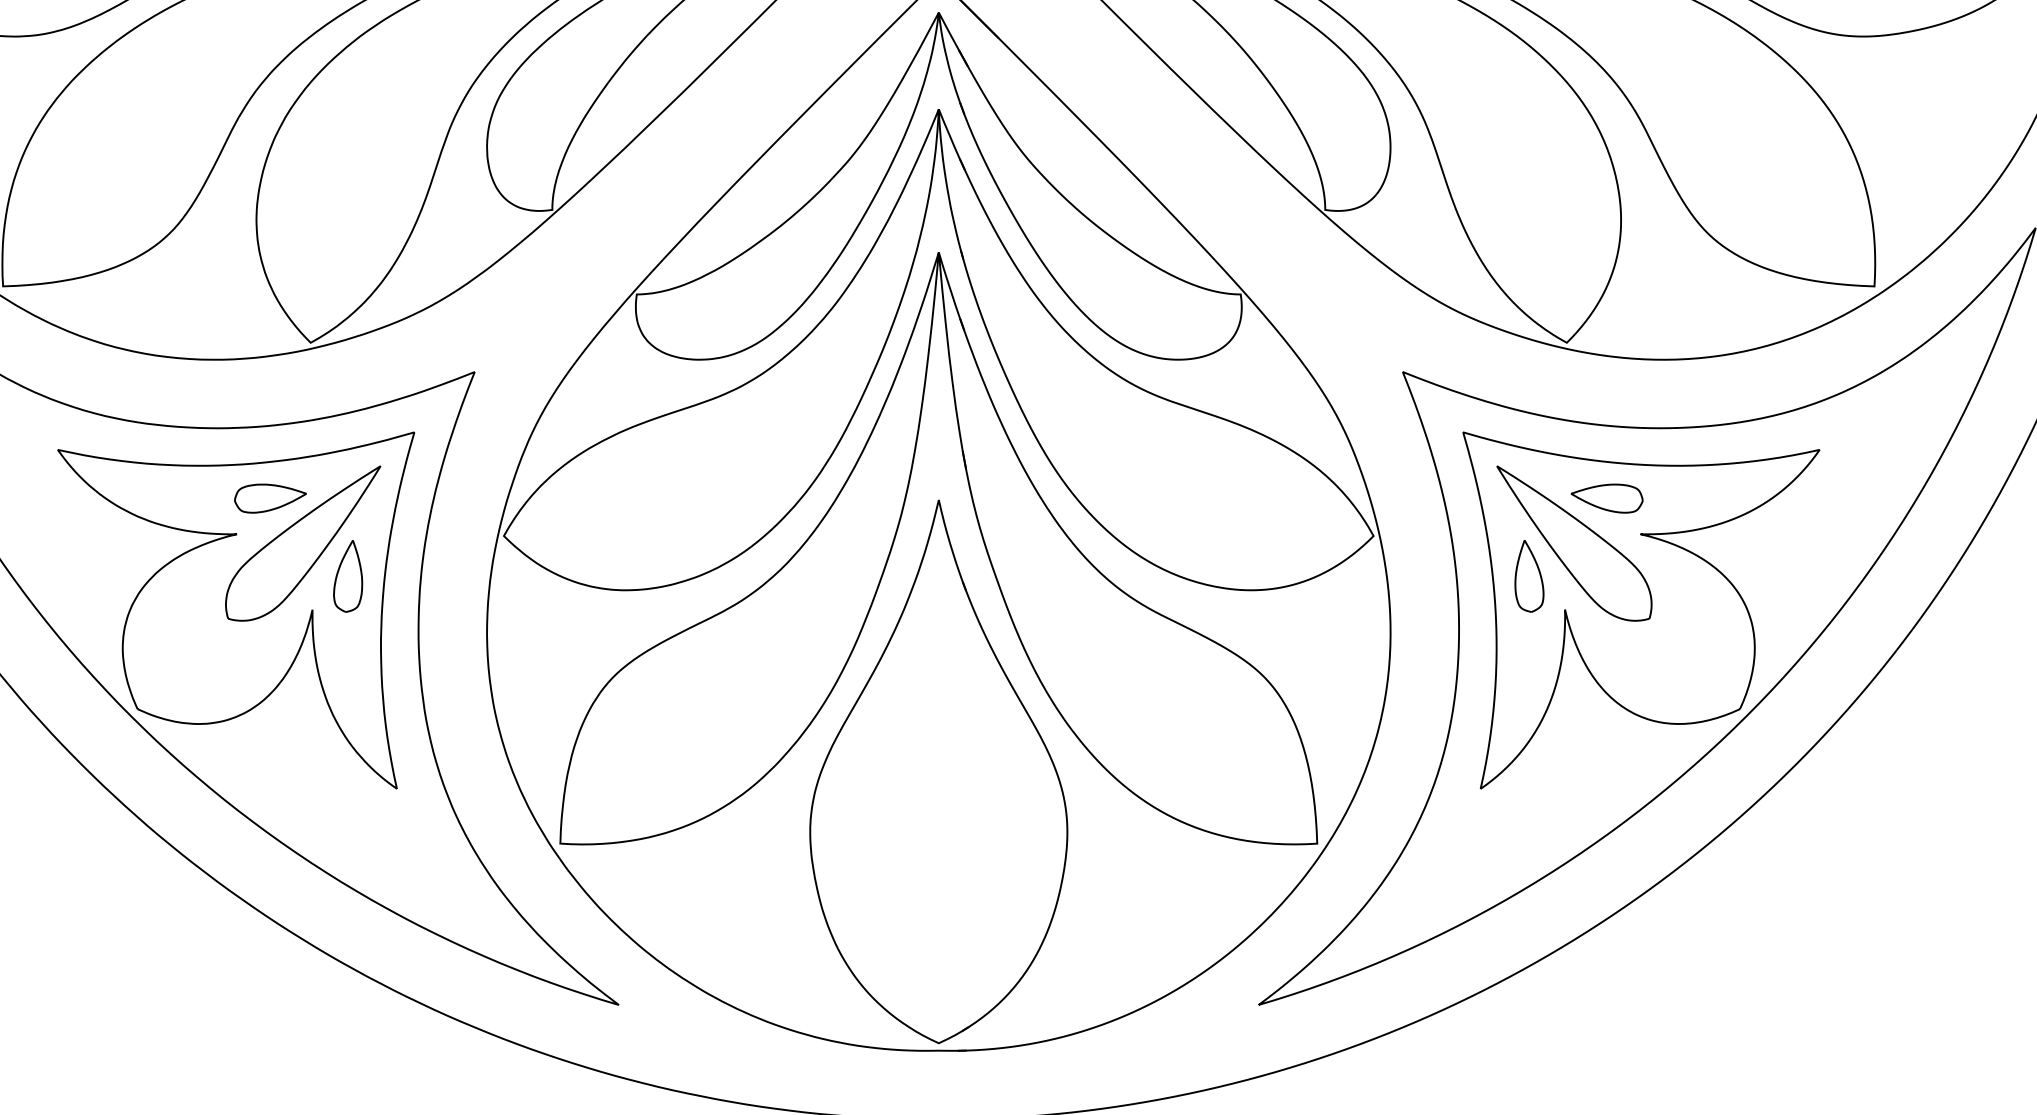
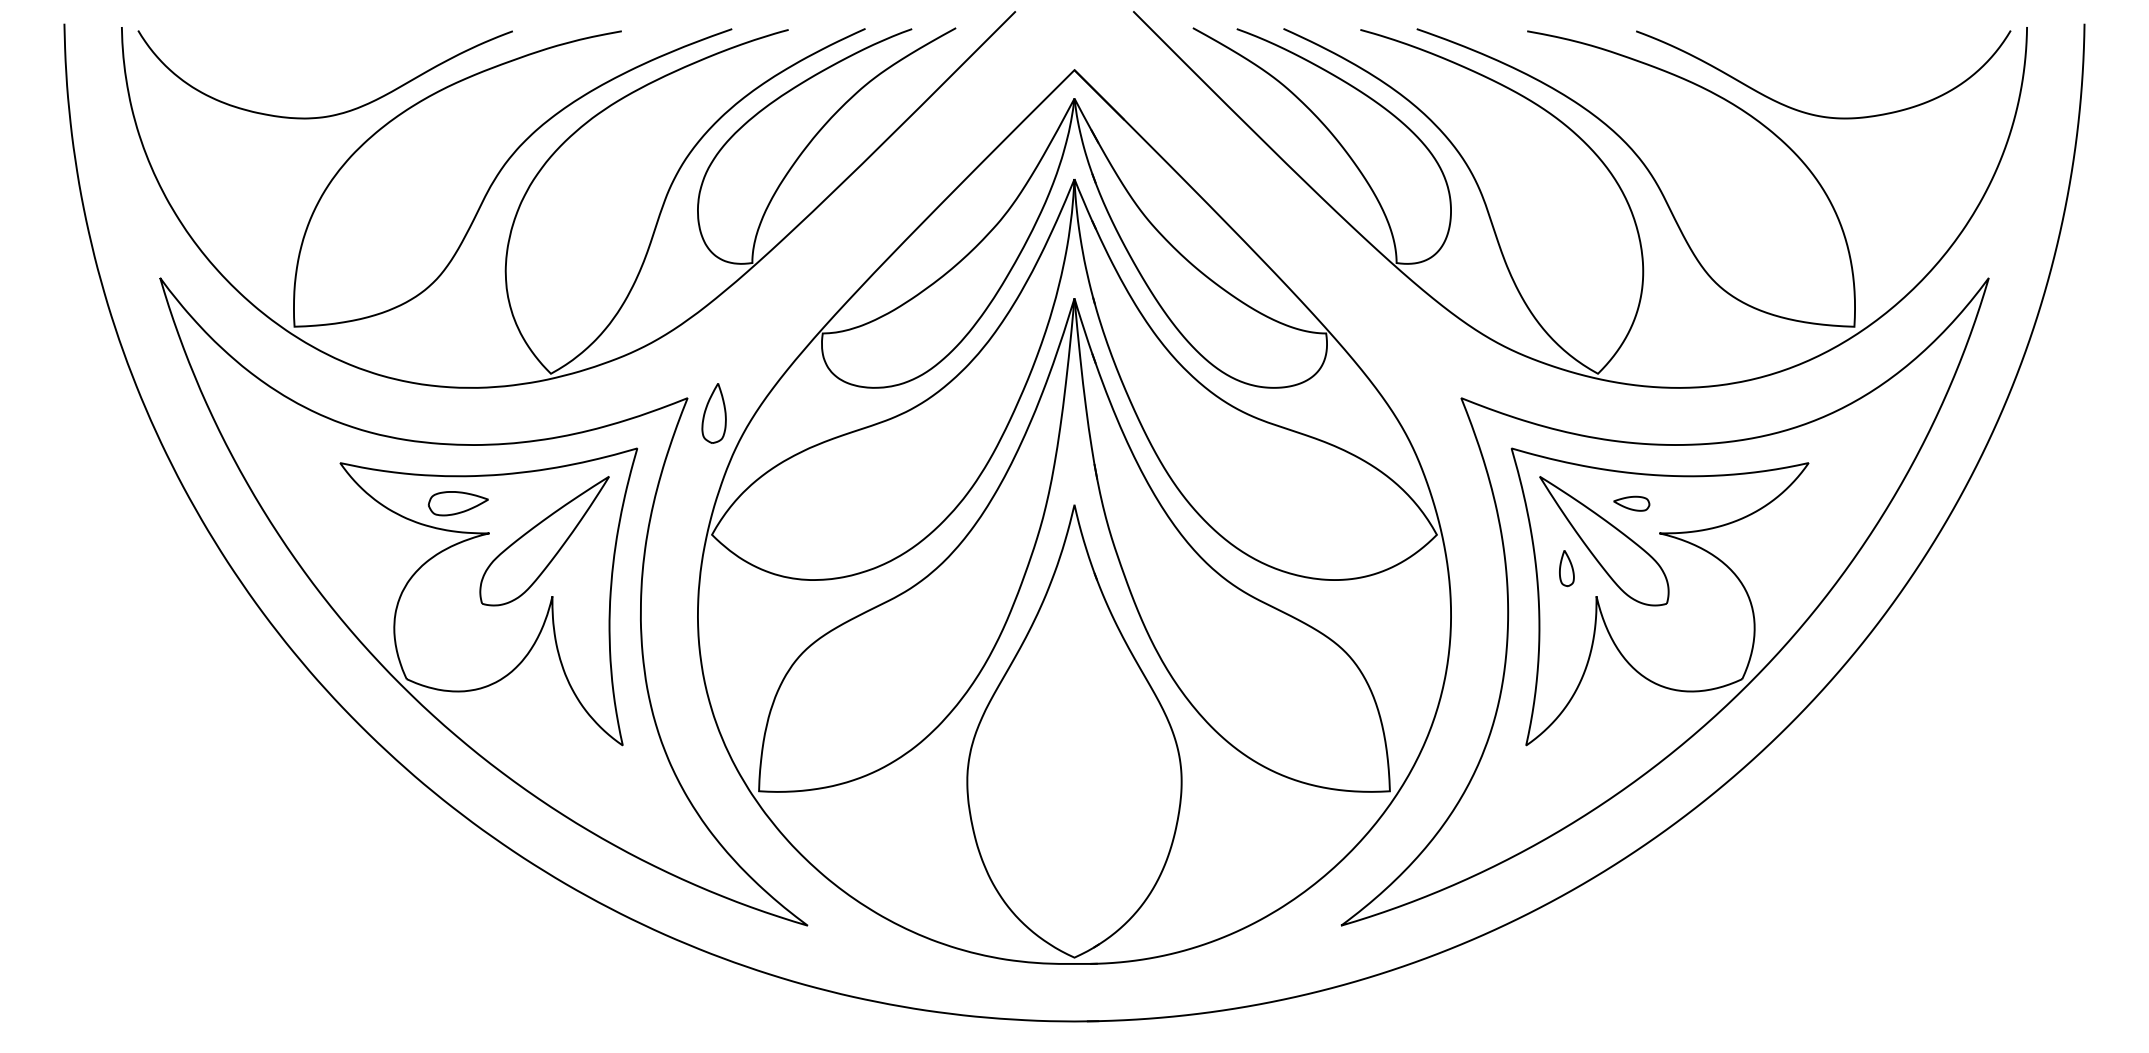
part: (270, 498) -> (458, 503), moved
part: (1607, 498) -> (1631, 503), size x0.6
part: (347, 576) -> (713, 413), moved
part: (1529, 576) -> (1566, 568), size x0.6

